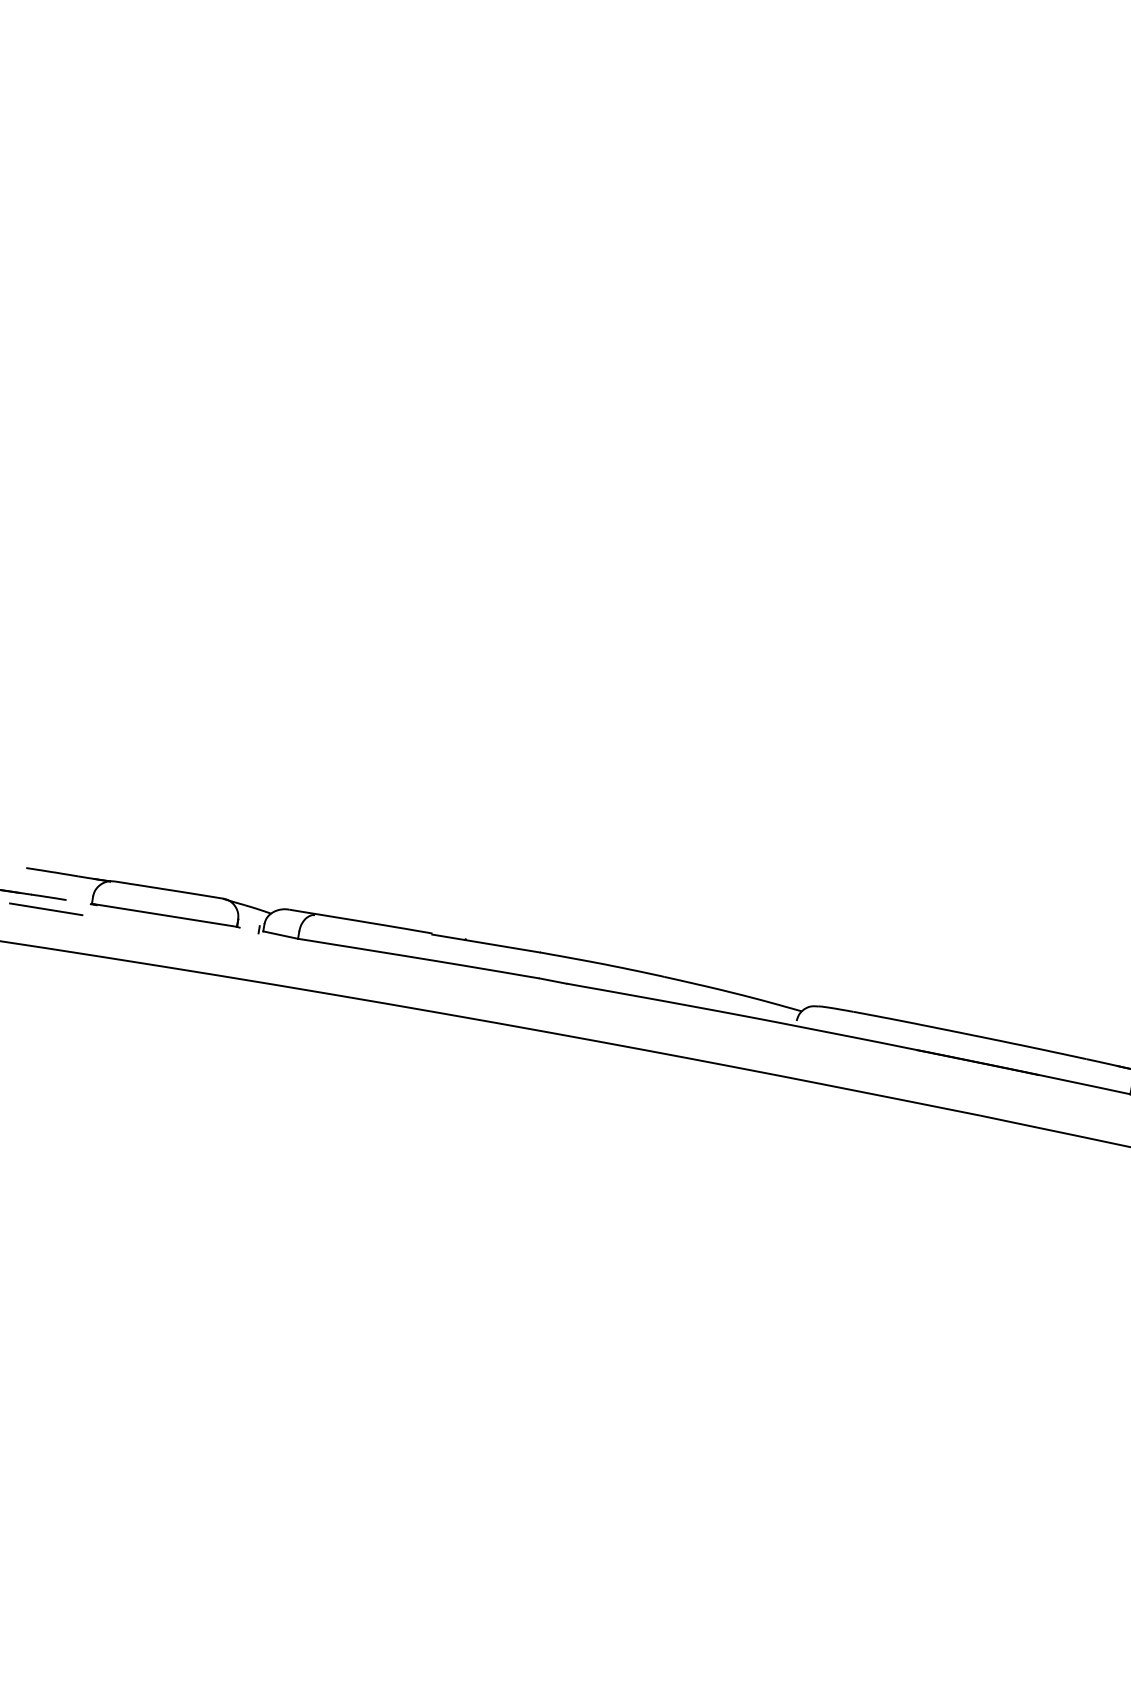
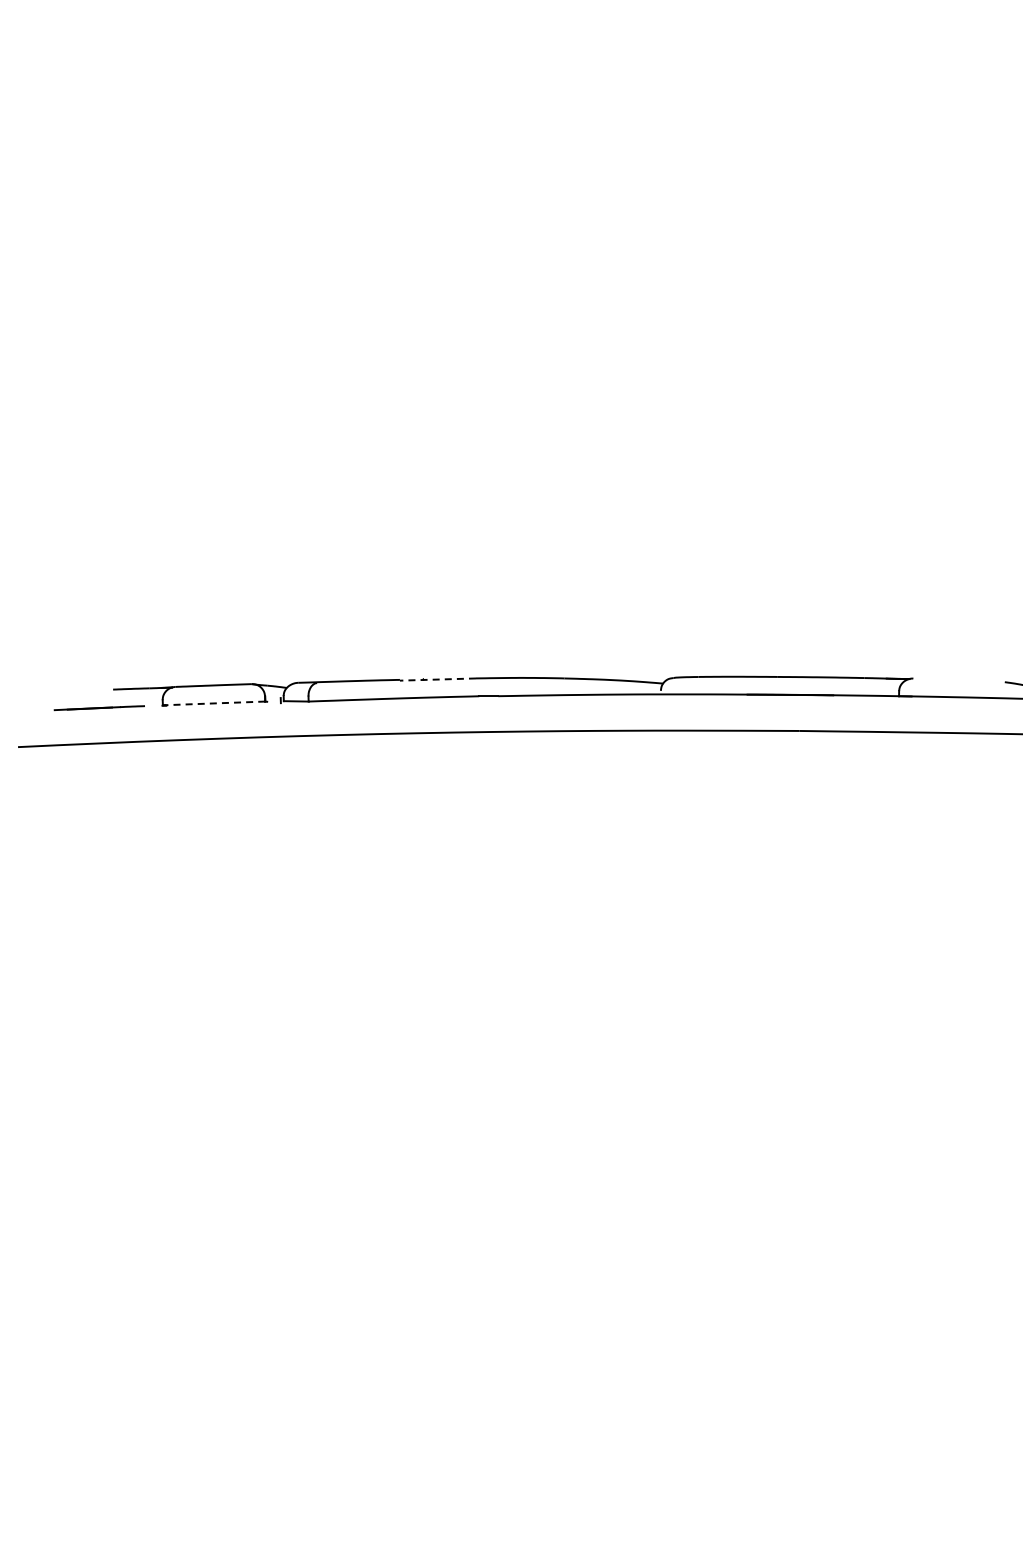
line: (44, 909) -> (131, 715), removed
line: (163, 915) -> (213, 703), solid -> dashed
line: (485, 943) -> (437, 679), solid -> dashed

